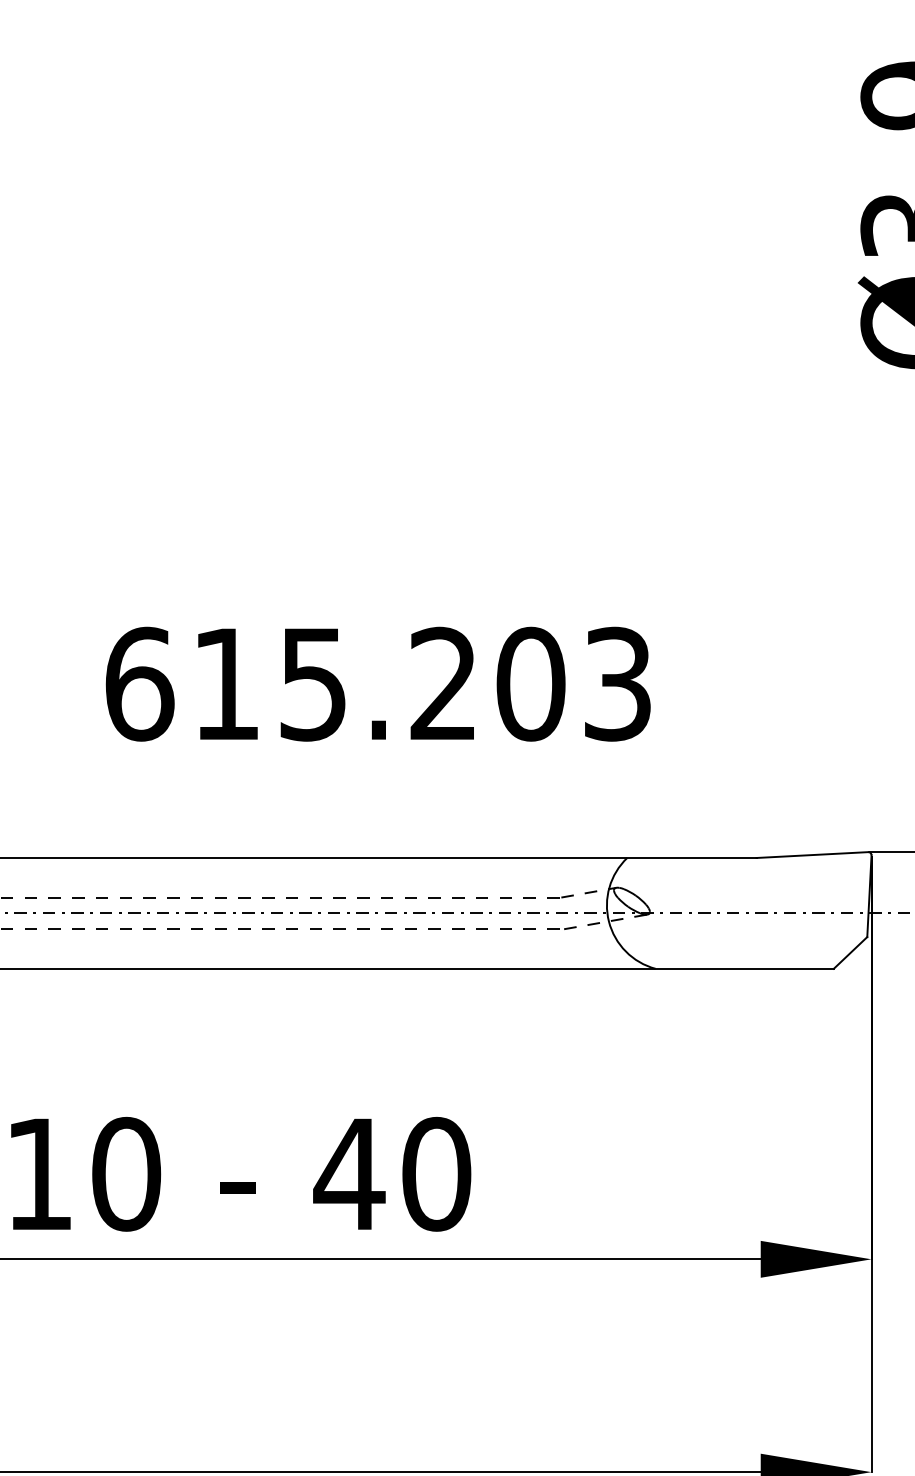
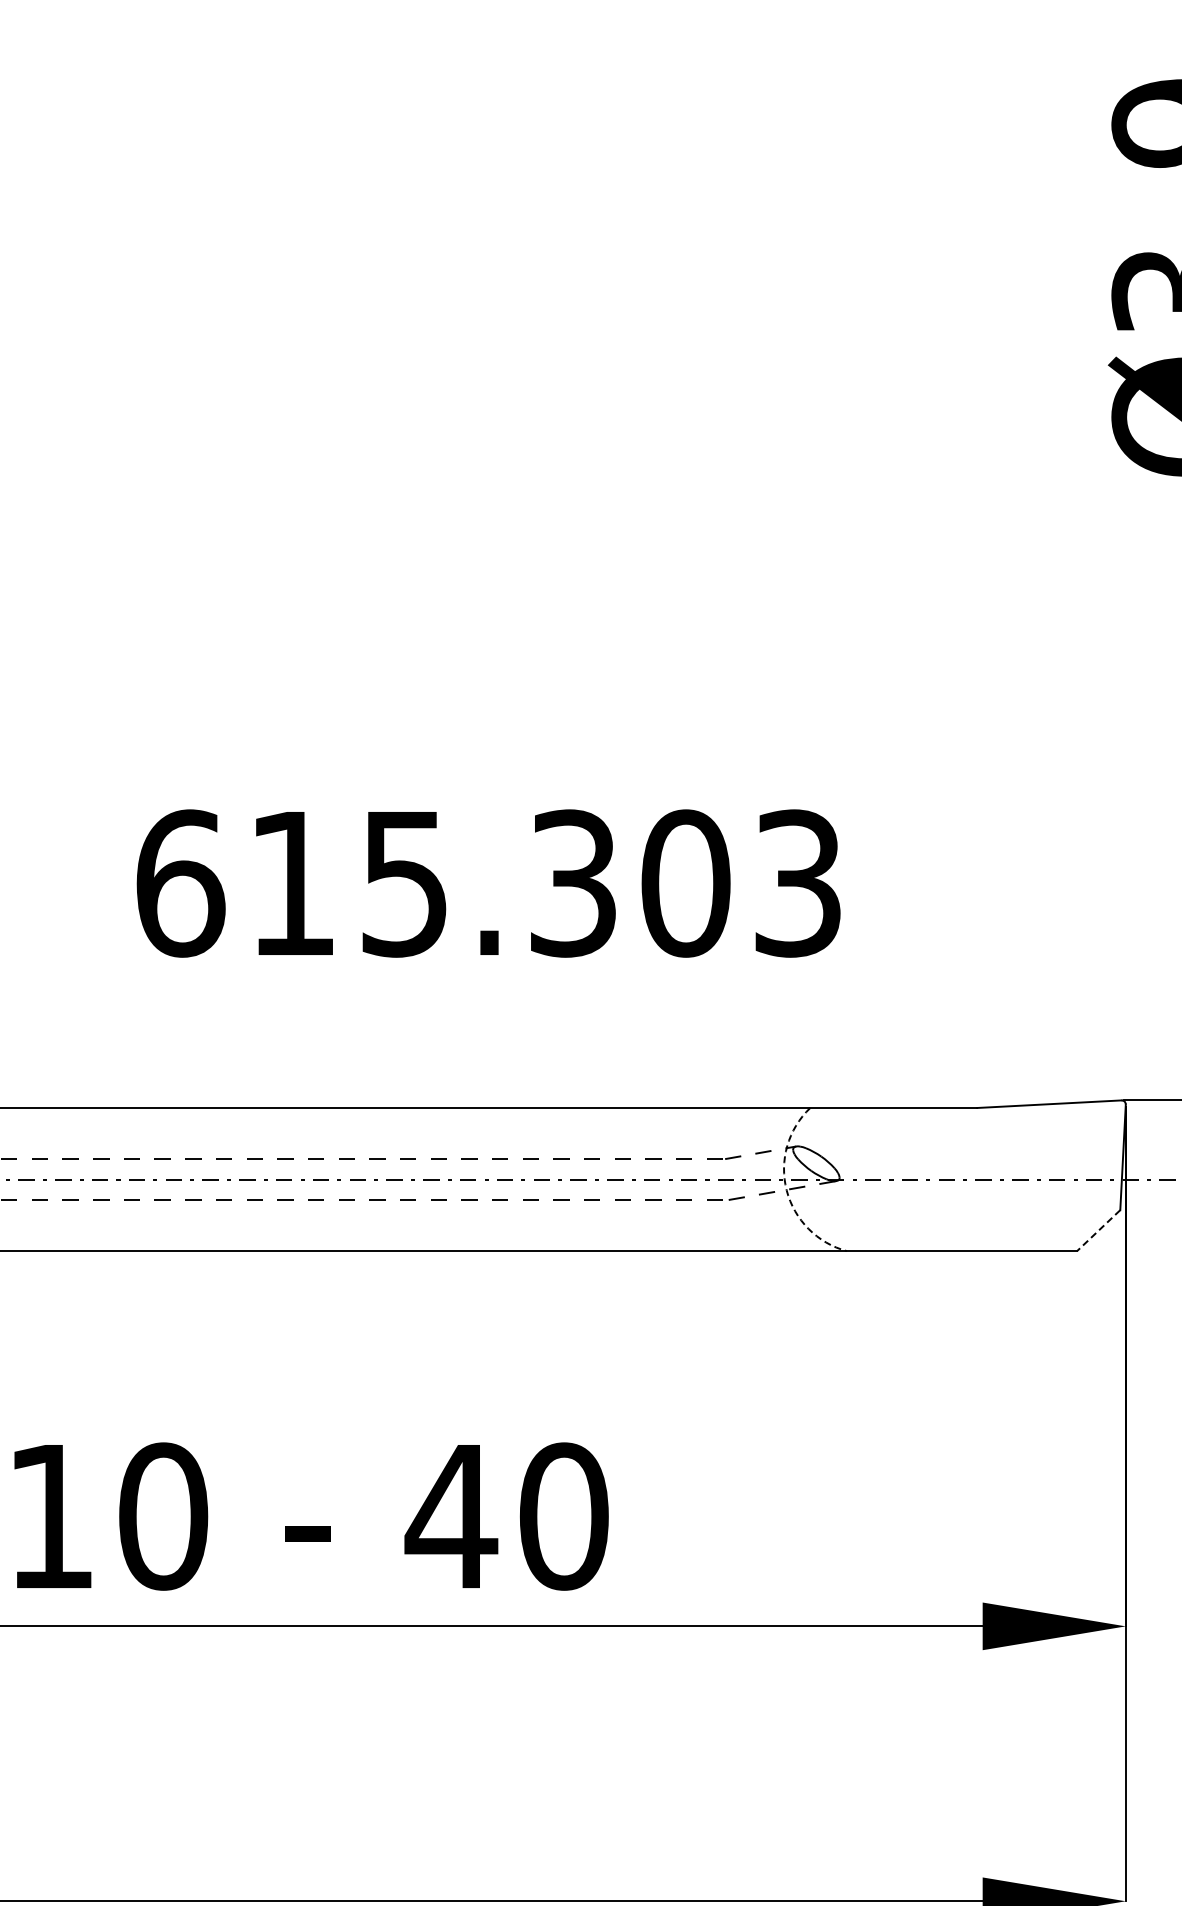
text: (443, 684) -> (572, 883), 615.203 -> 615.303
arc: (608, 921) -> (786, 1190), solid -> dashed
line: (850, 952) -> (1098, 1230), solid -> dashed

